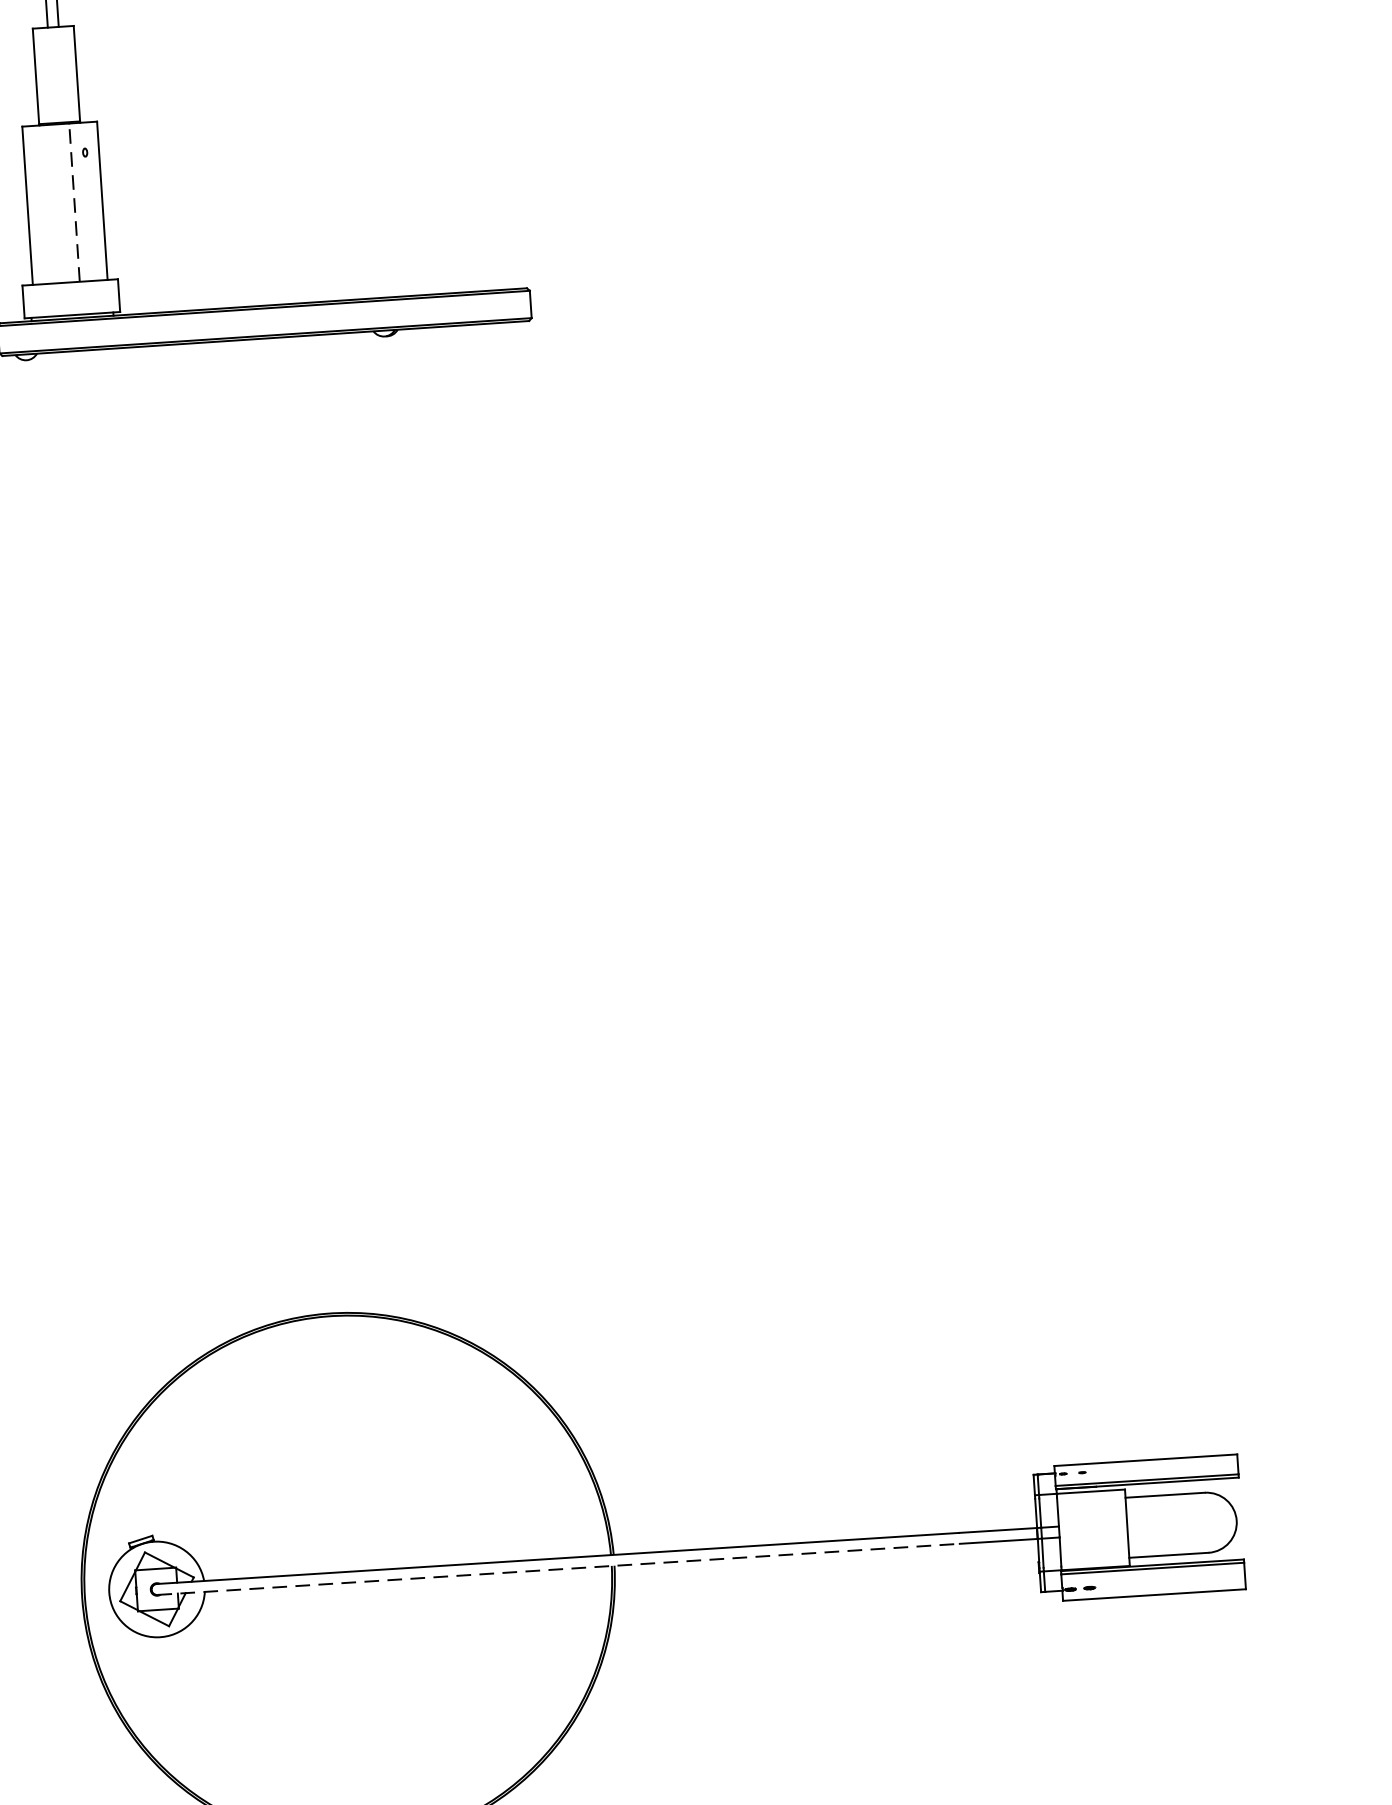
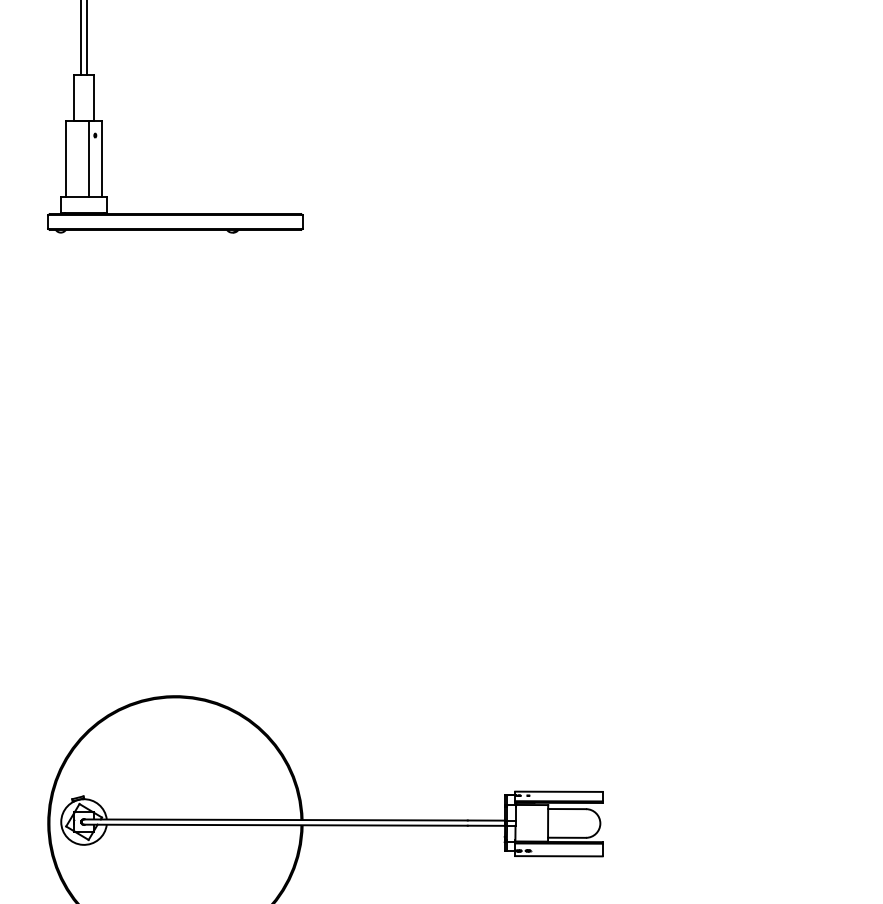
line: (74, 203) -> (88, 159), dashed -> solid
line: (557, 1570) -> (275, 825), dashed -> solid

